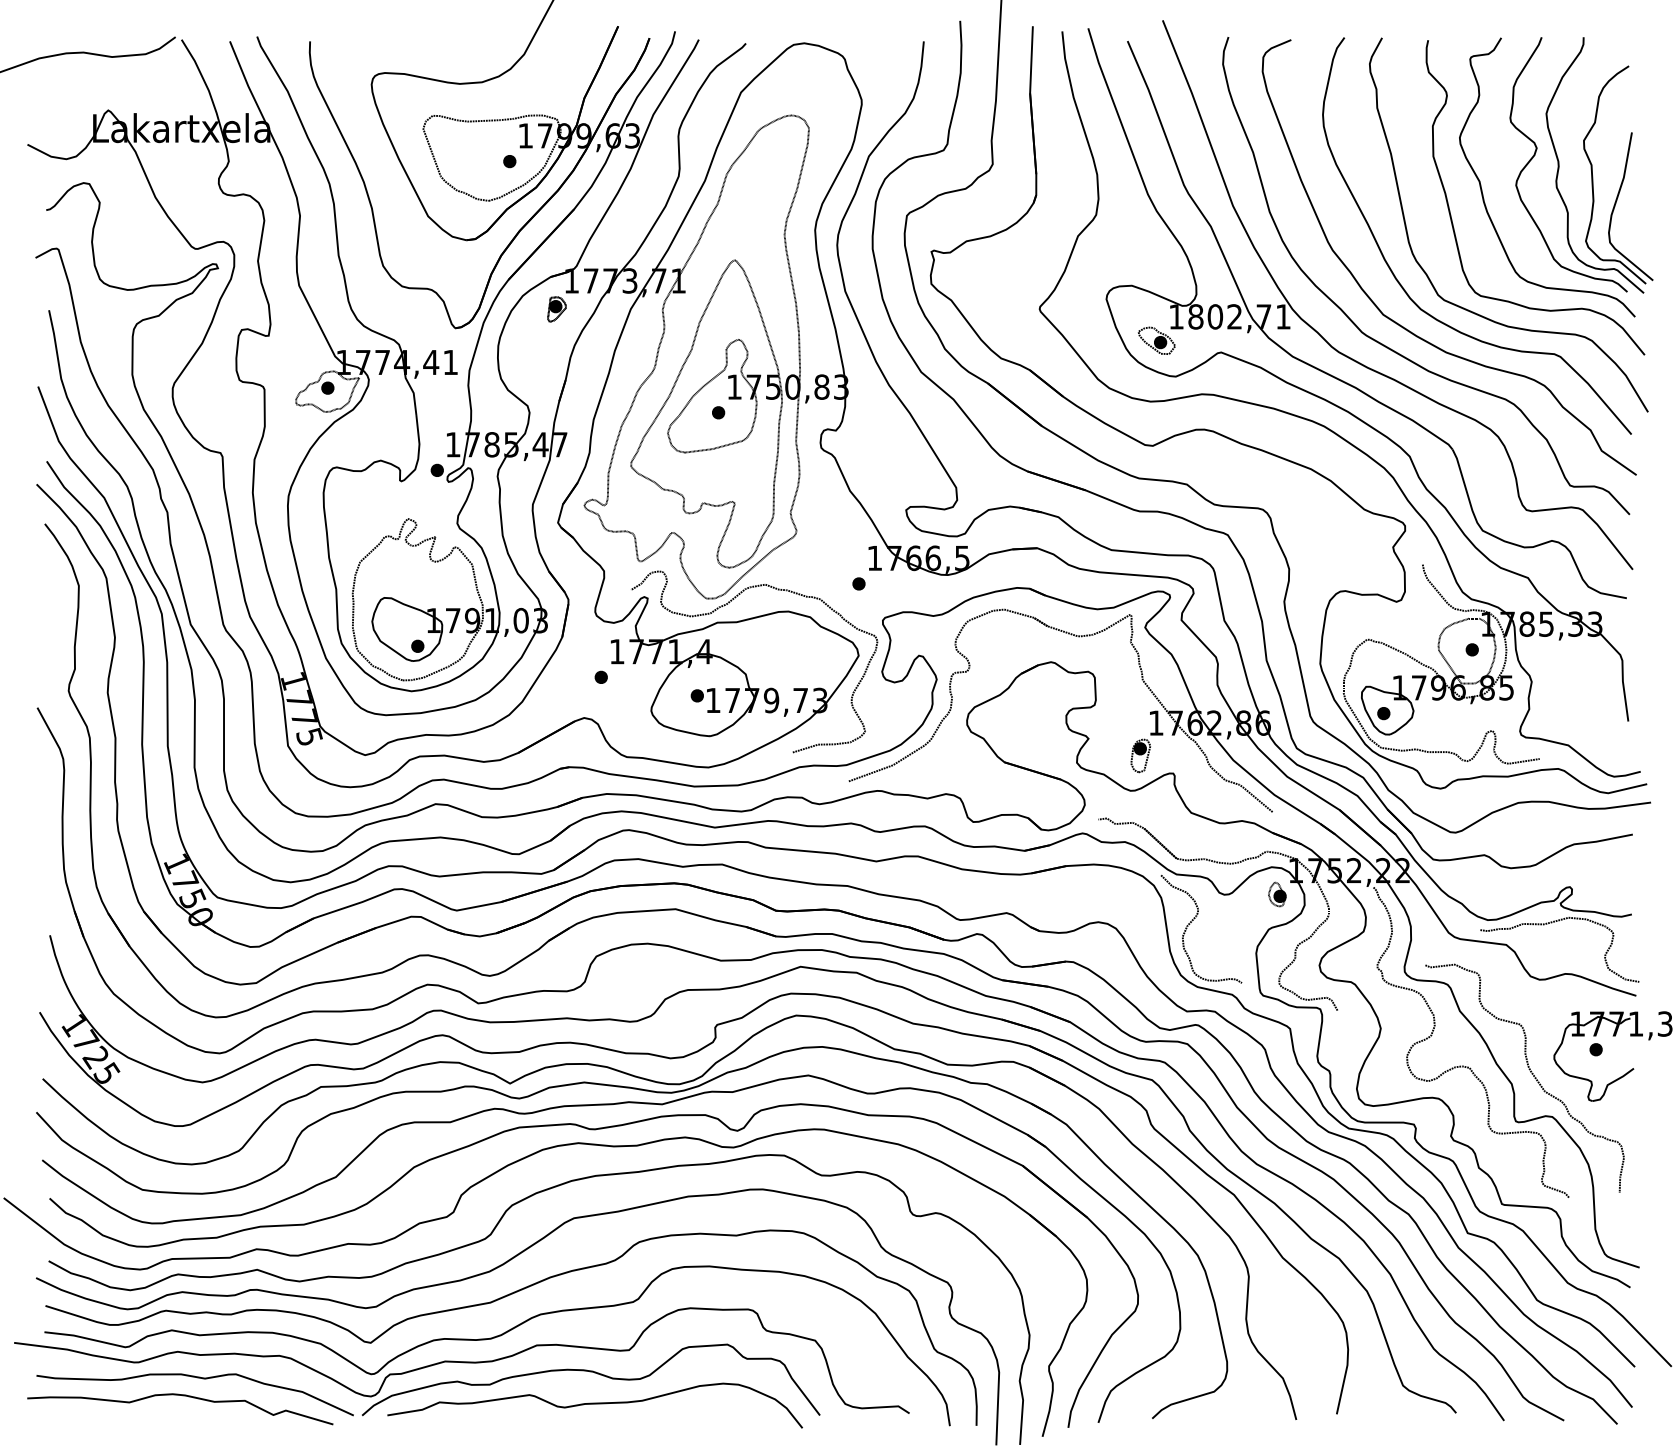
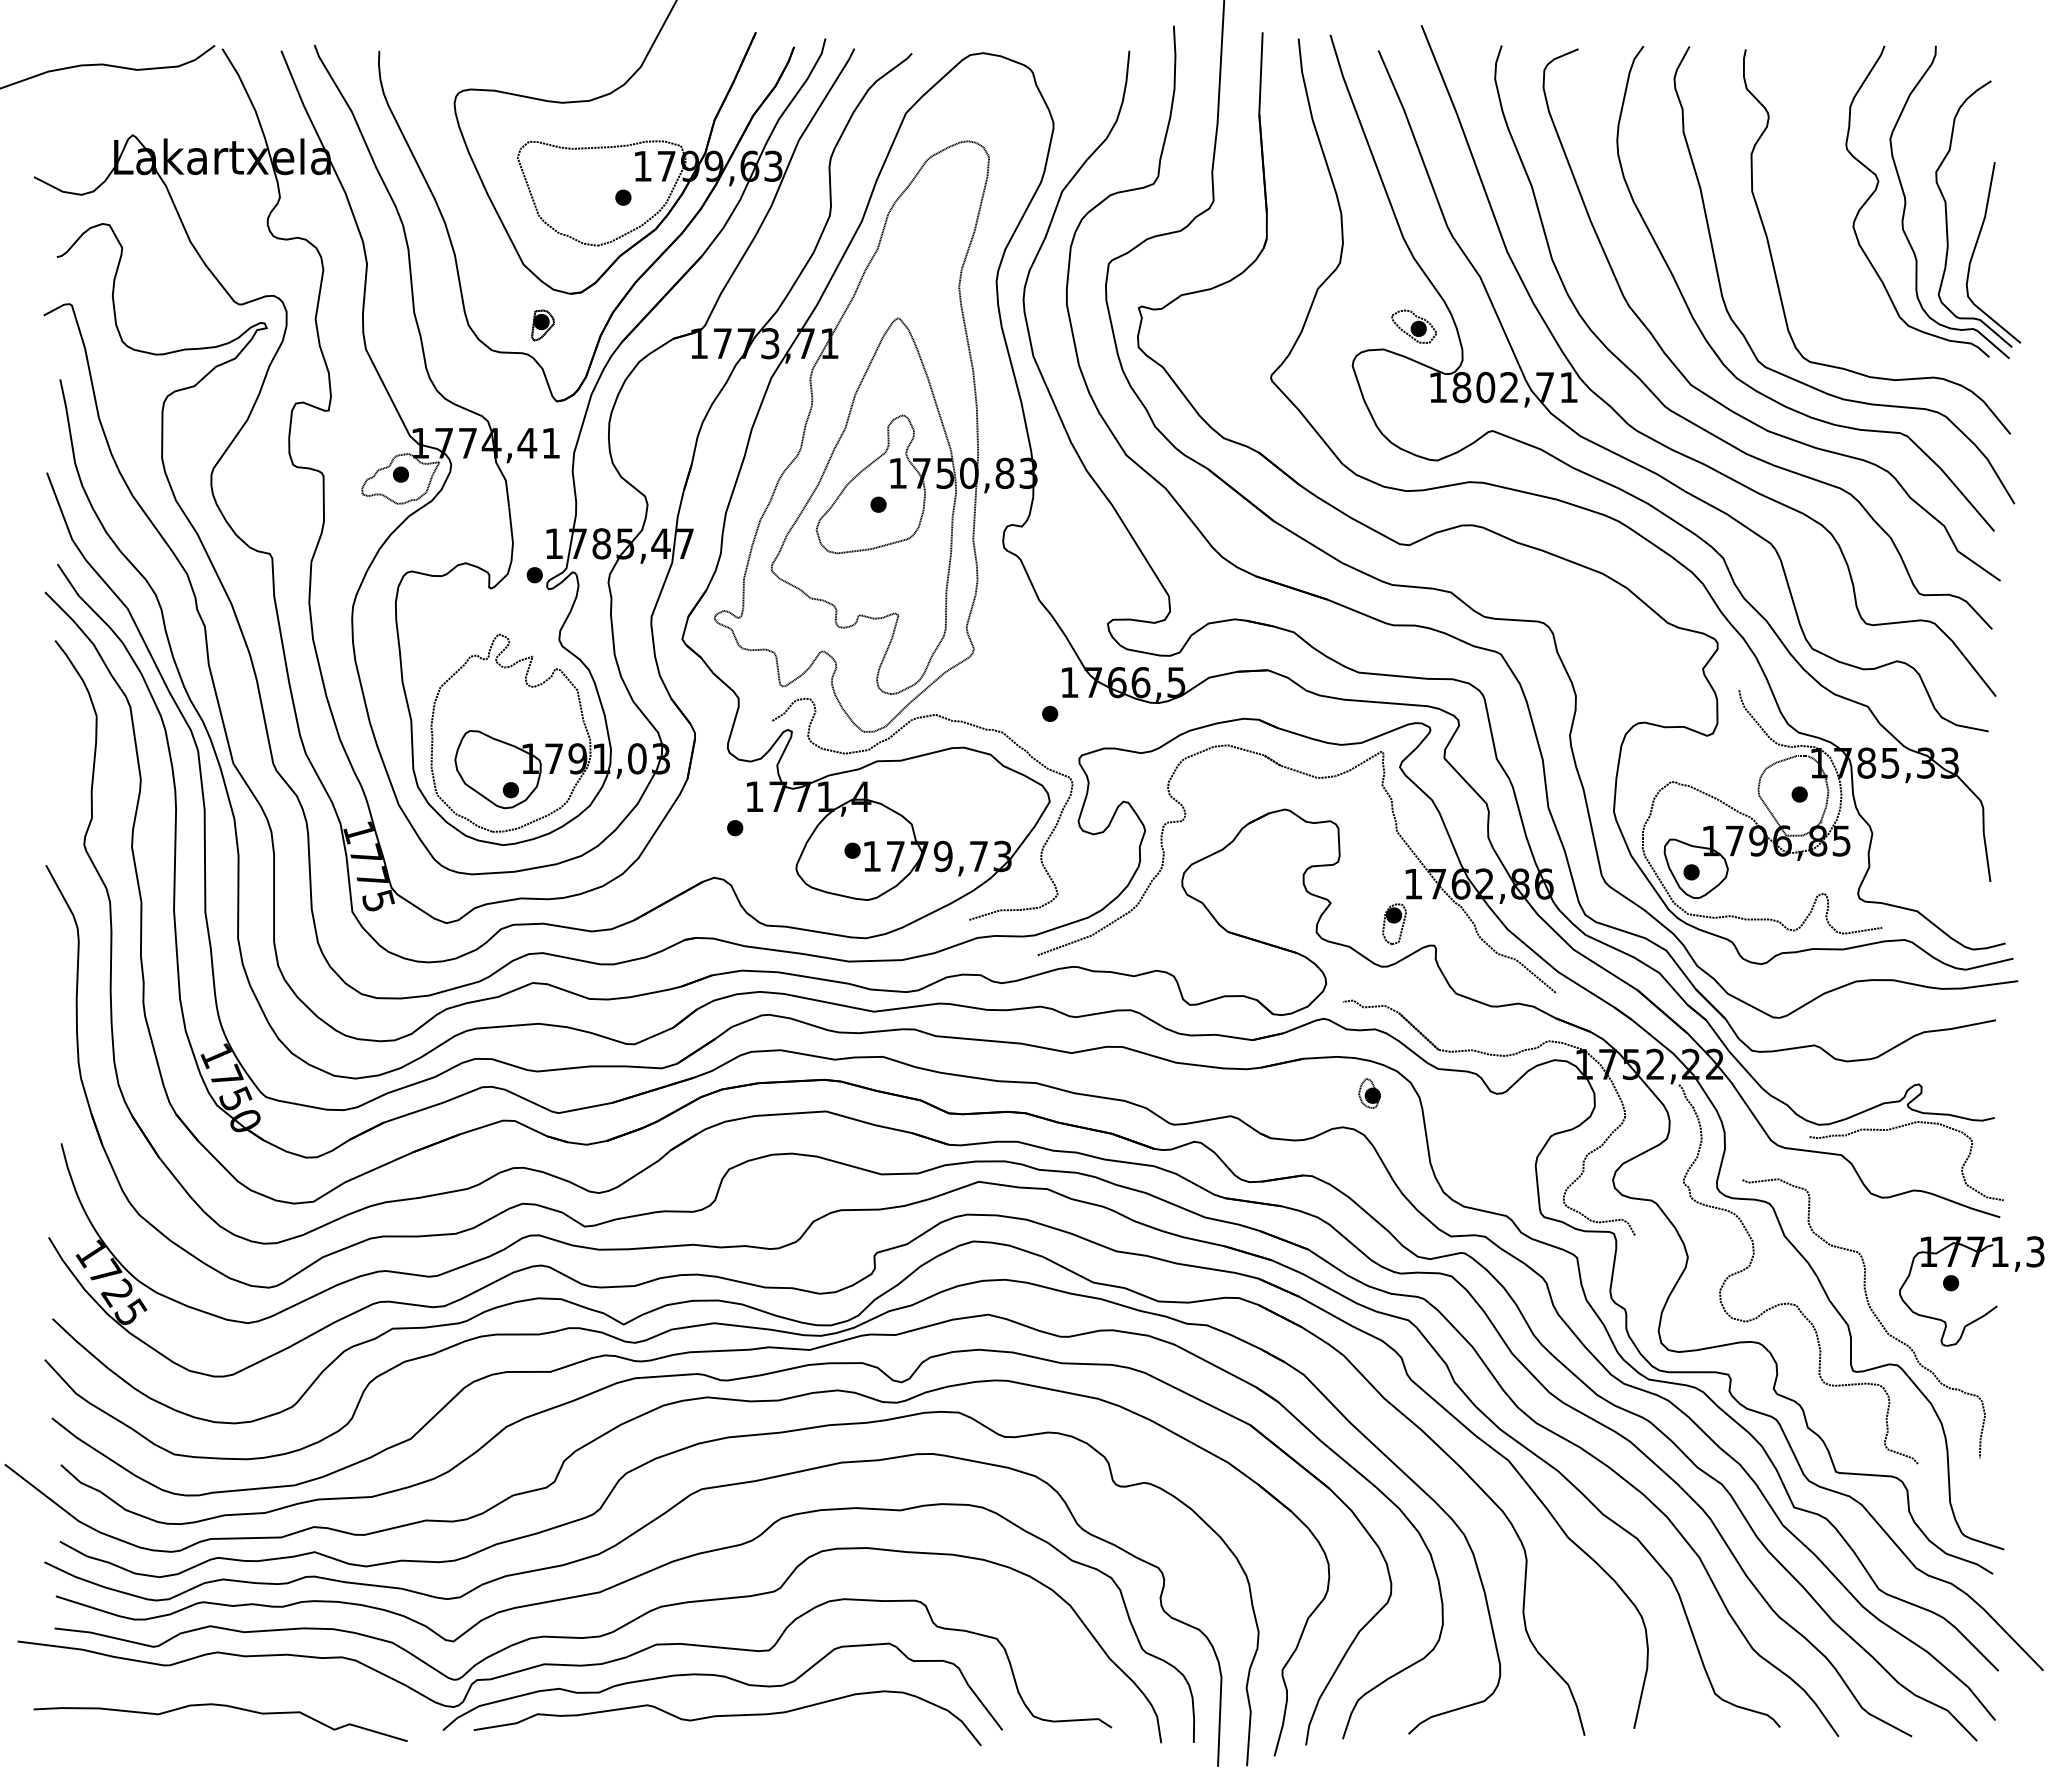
curve: (1482, 191) -> (1812, 234), removed
part: (556, 309) -> (542, 325), moved
part: (1156, 340) -> (1413, 326), moved
part: (1277, 894) -> (1369, 1093), moved
curve: (1191, 923) -> (1456, 1128), removed
curve: (195, 1378) -> (239, 1684), removed

